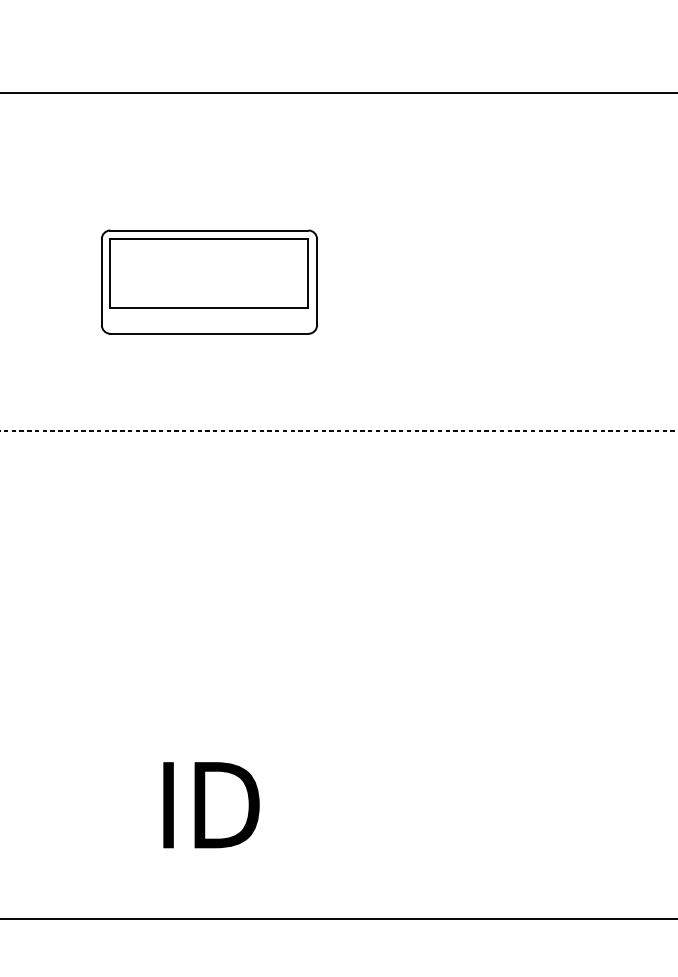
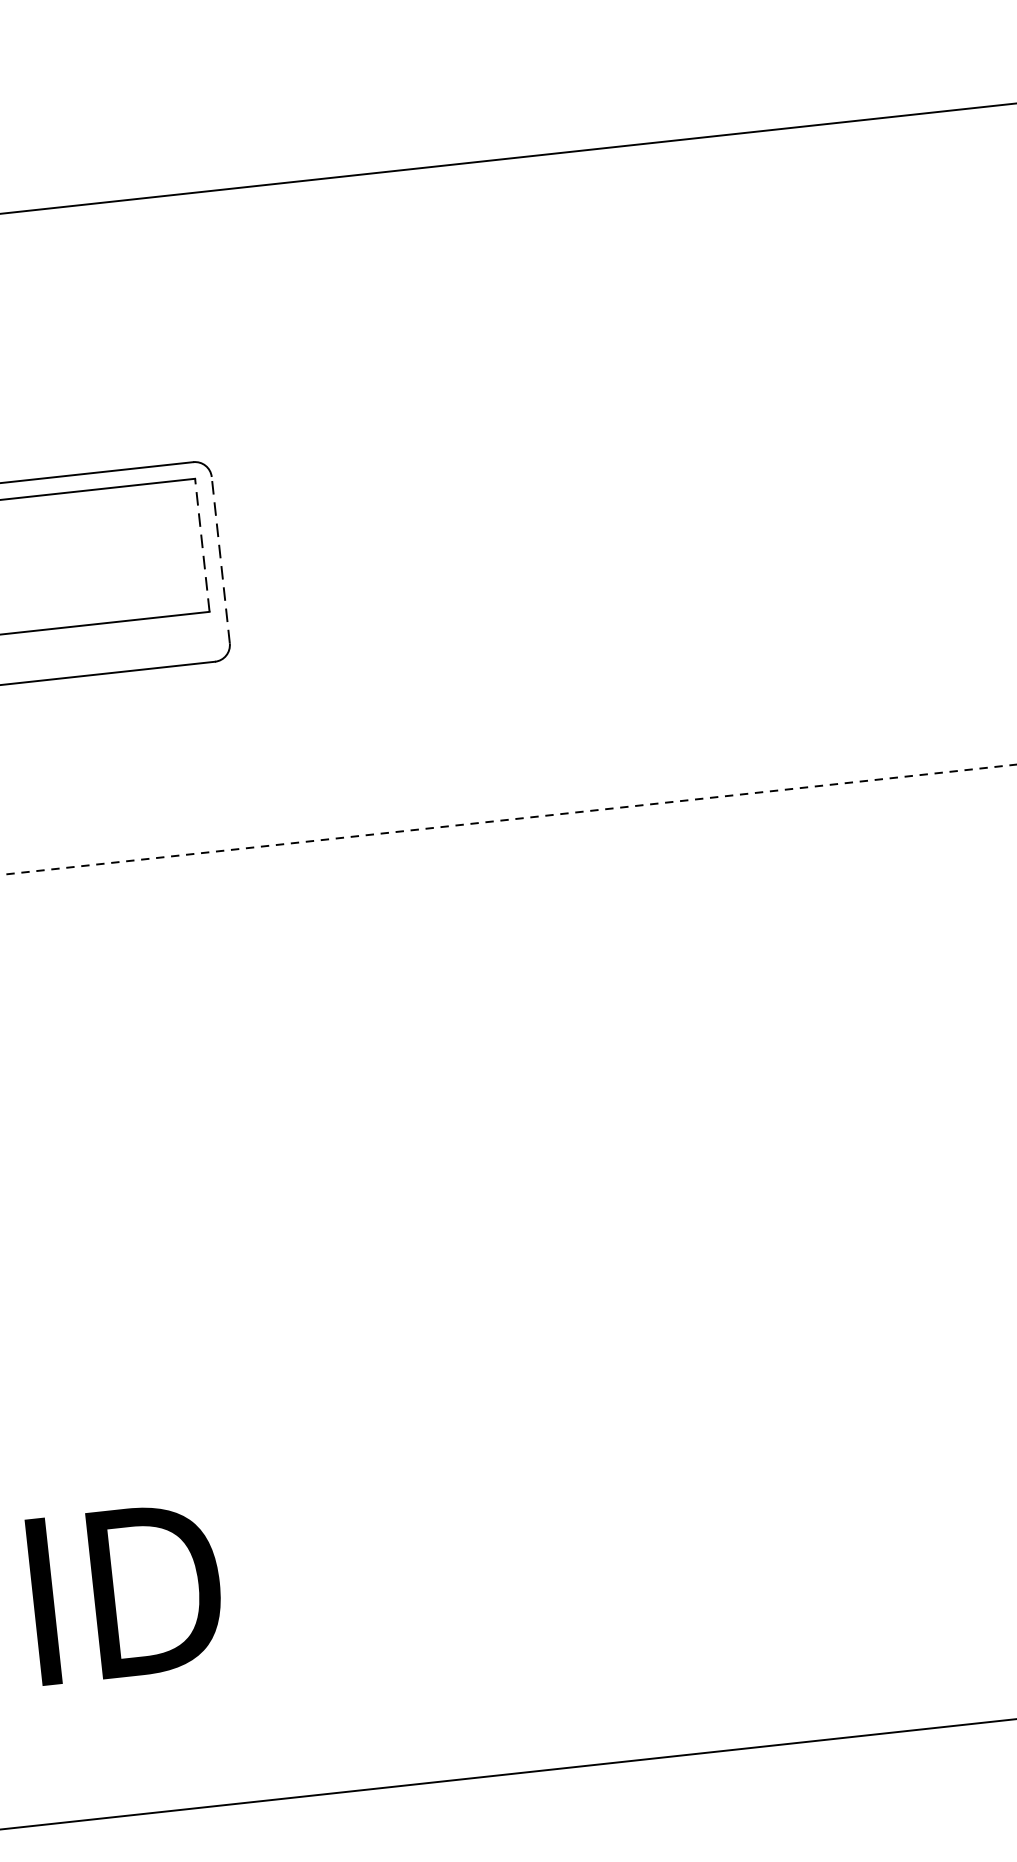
line: (308, 273) -> (202, 545), solid -> dashed
line: (317, 281) -> (221, 558), solid -> dashed

